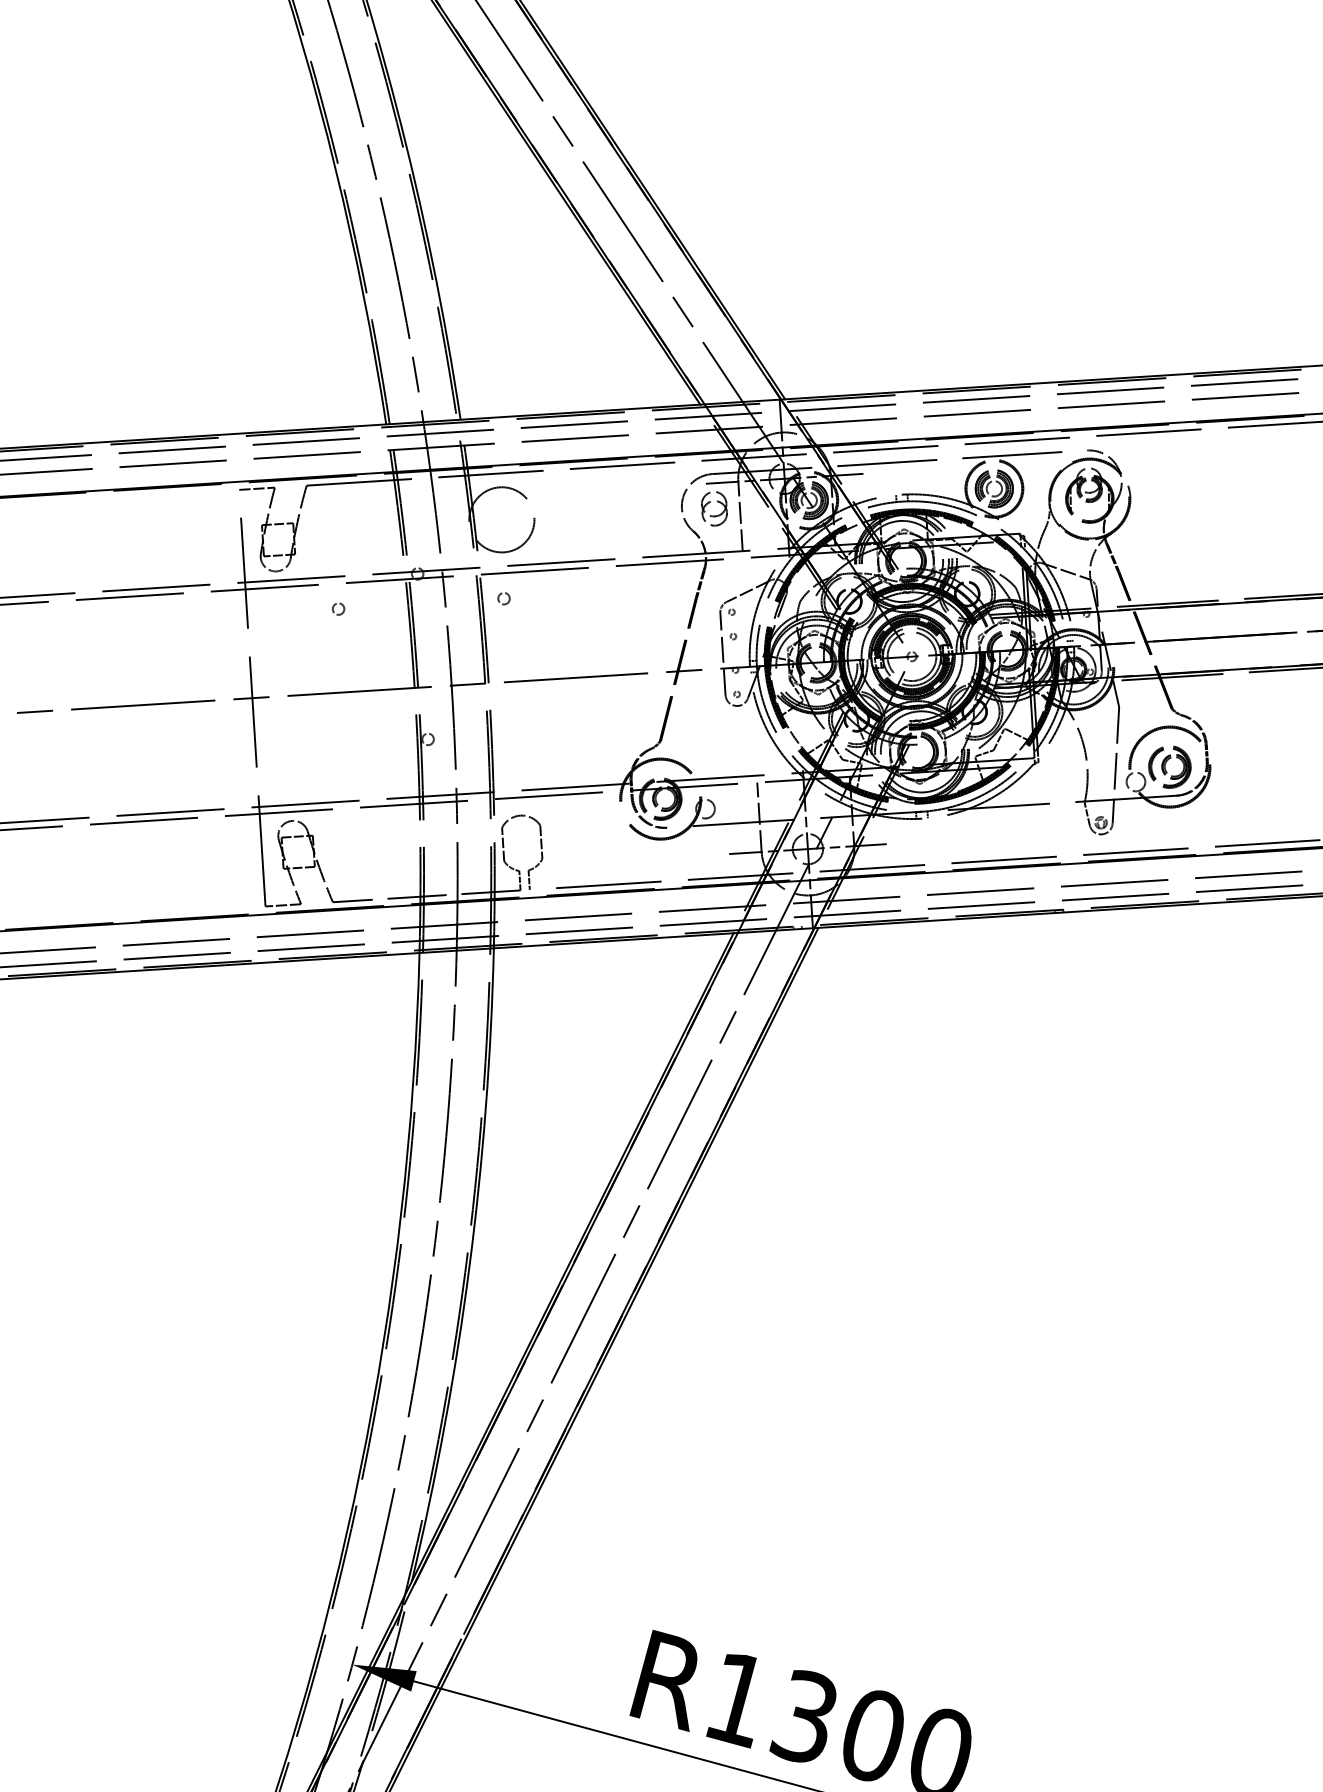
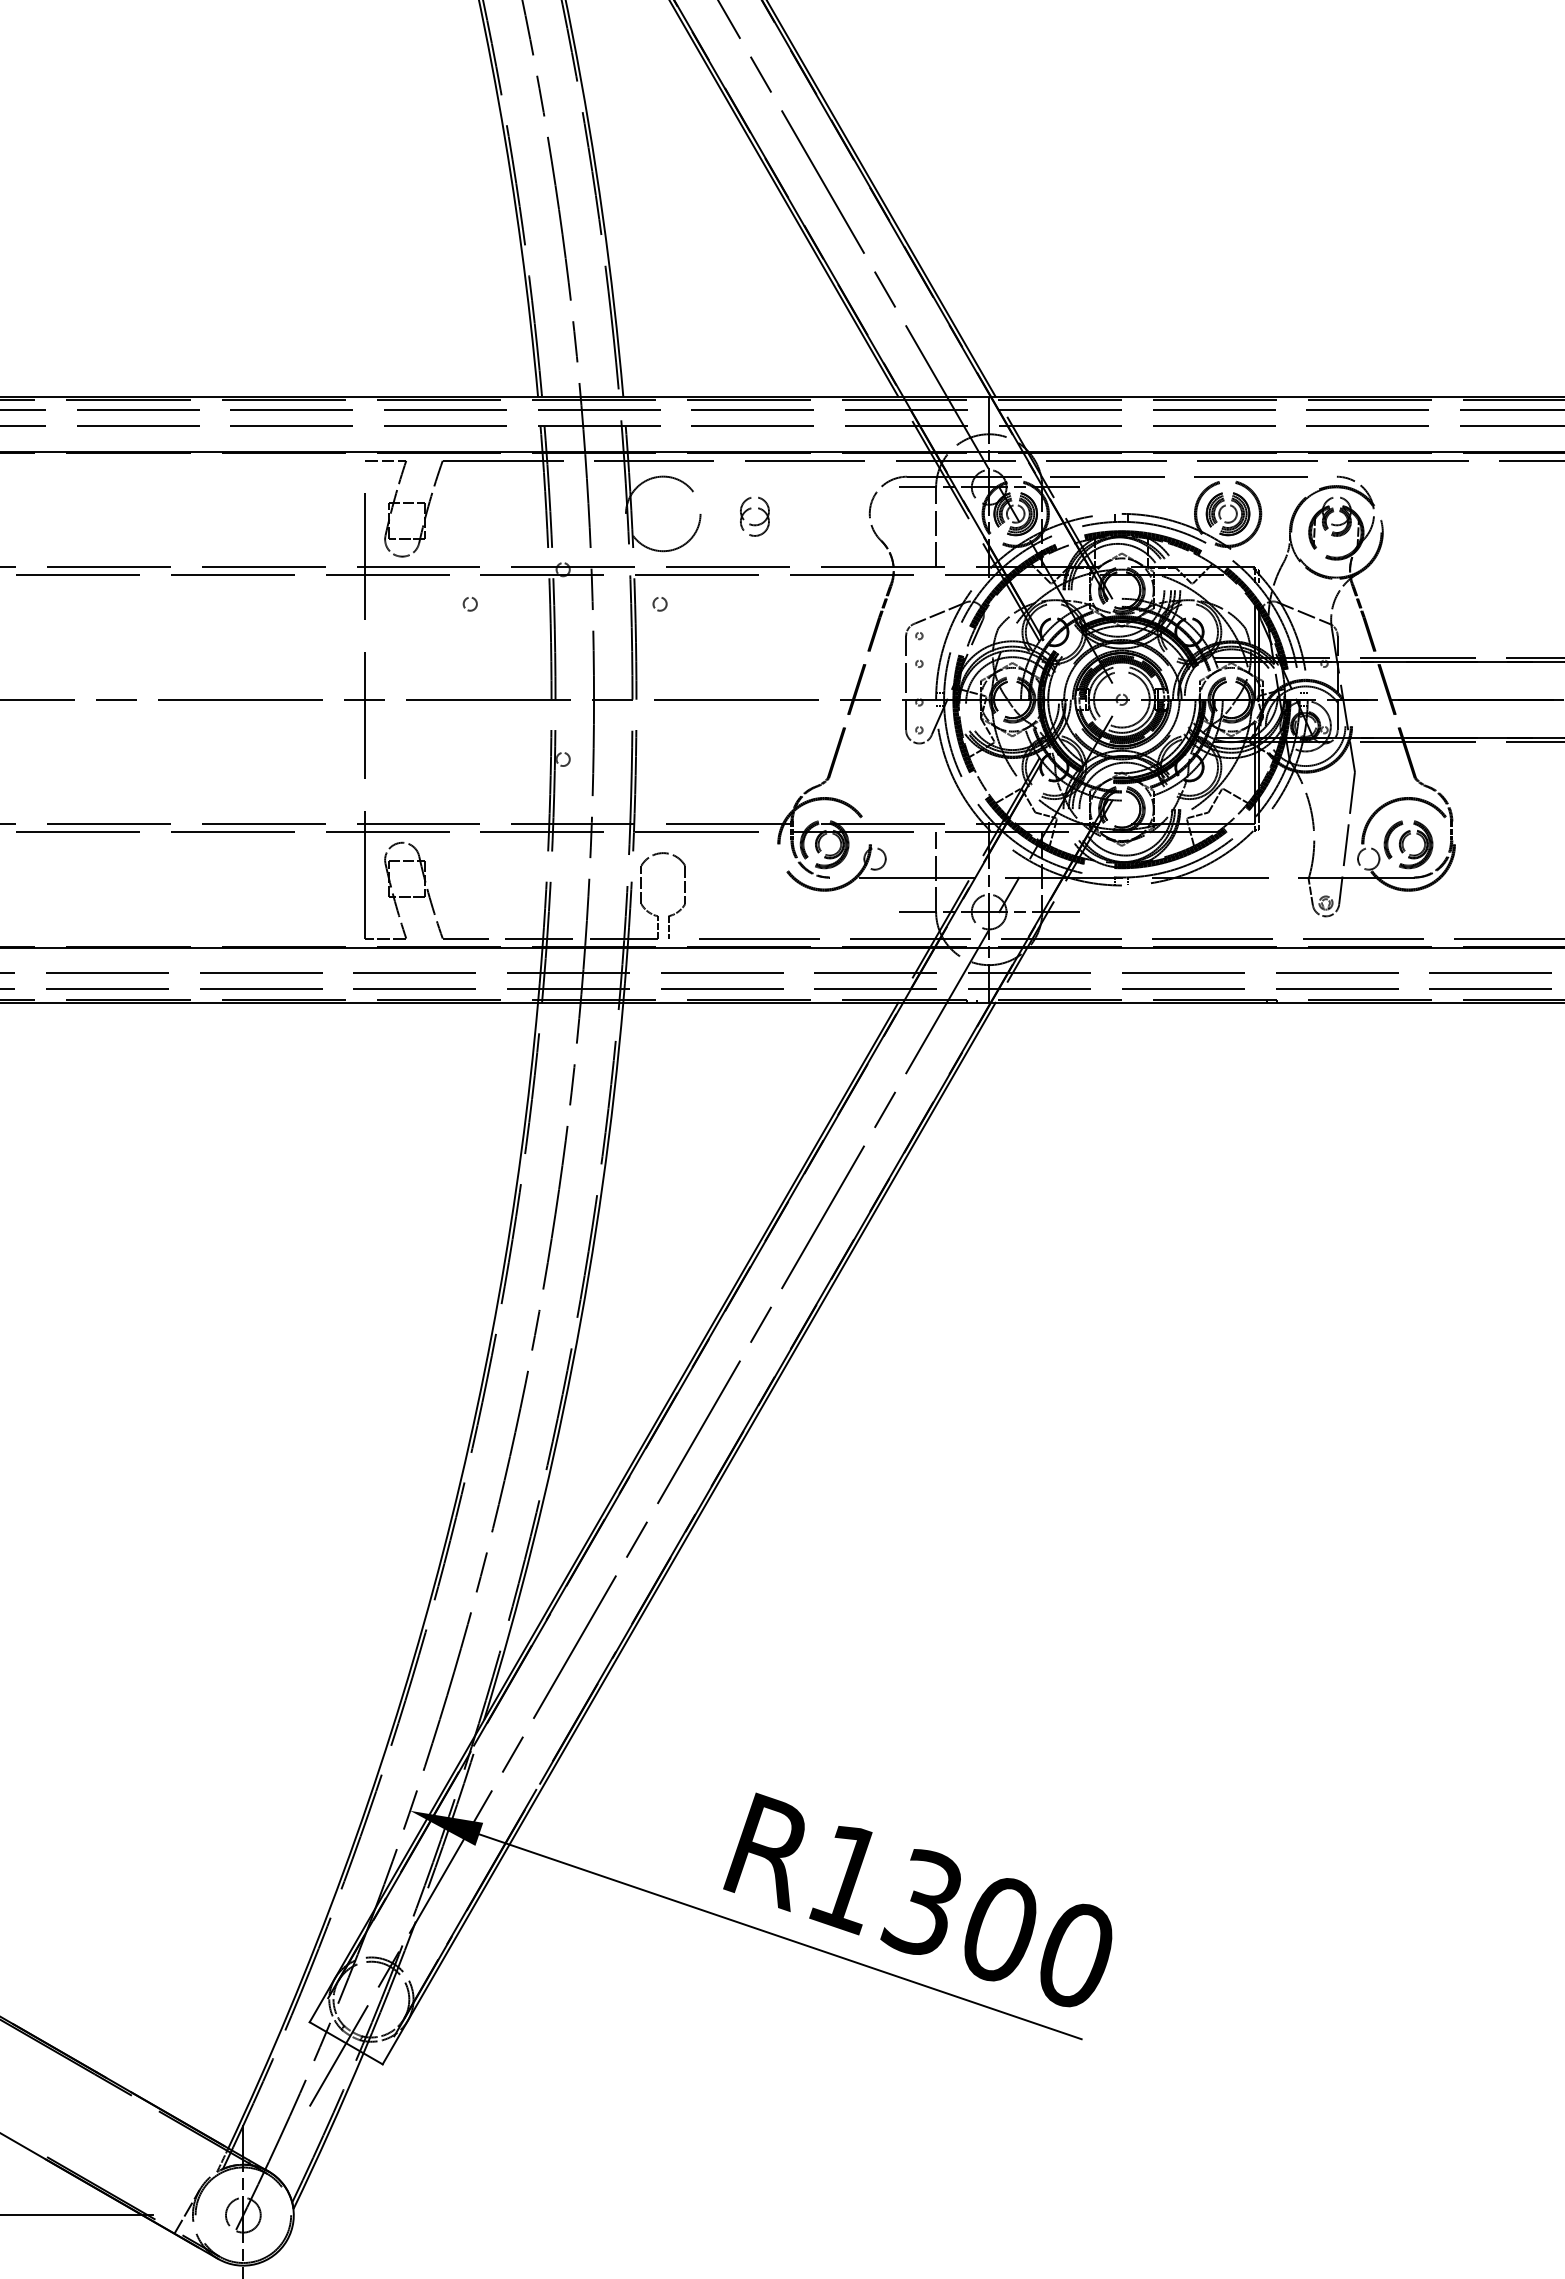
part: (711, 502) -> (751, 509), moved

